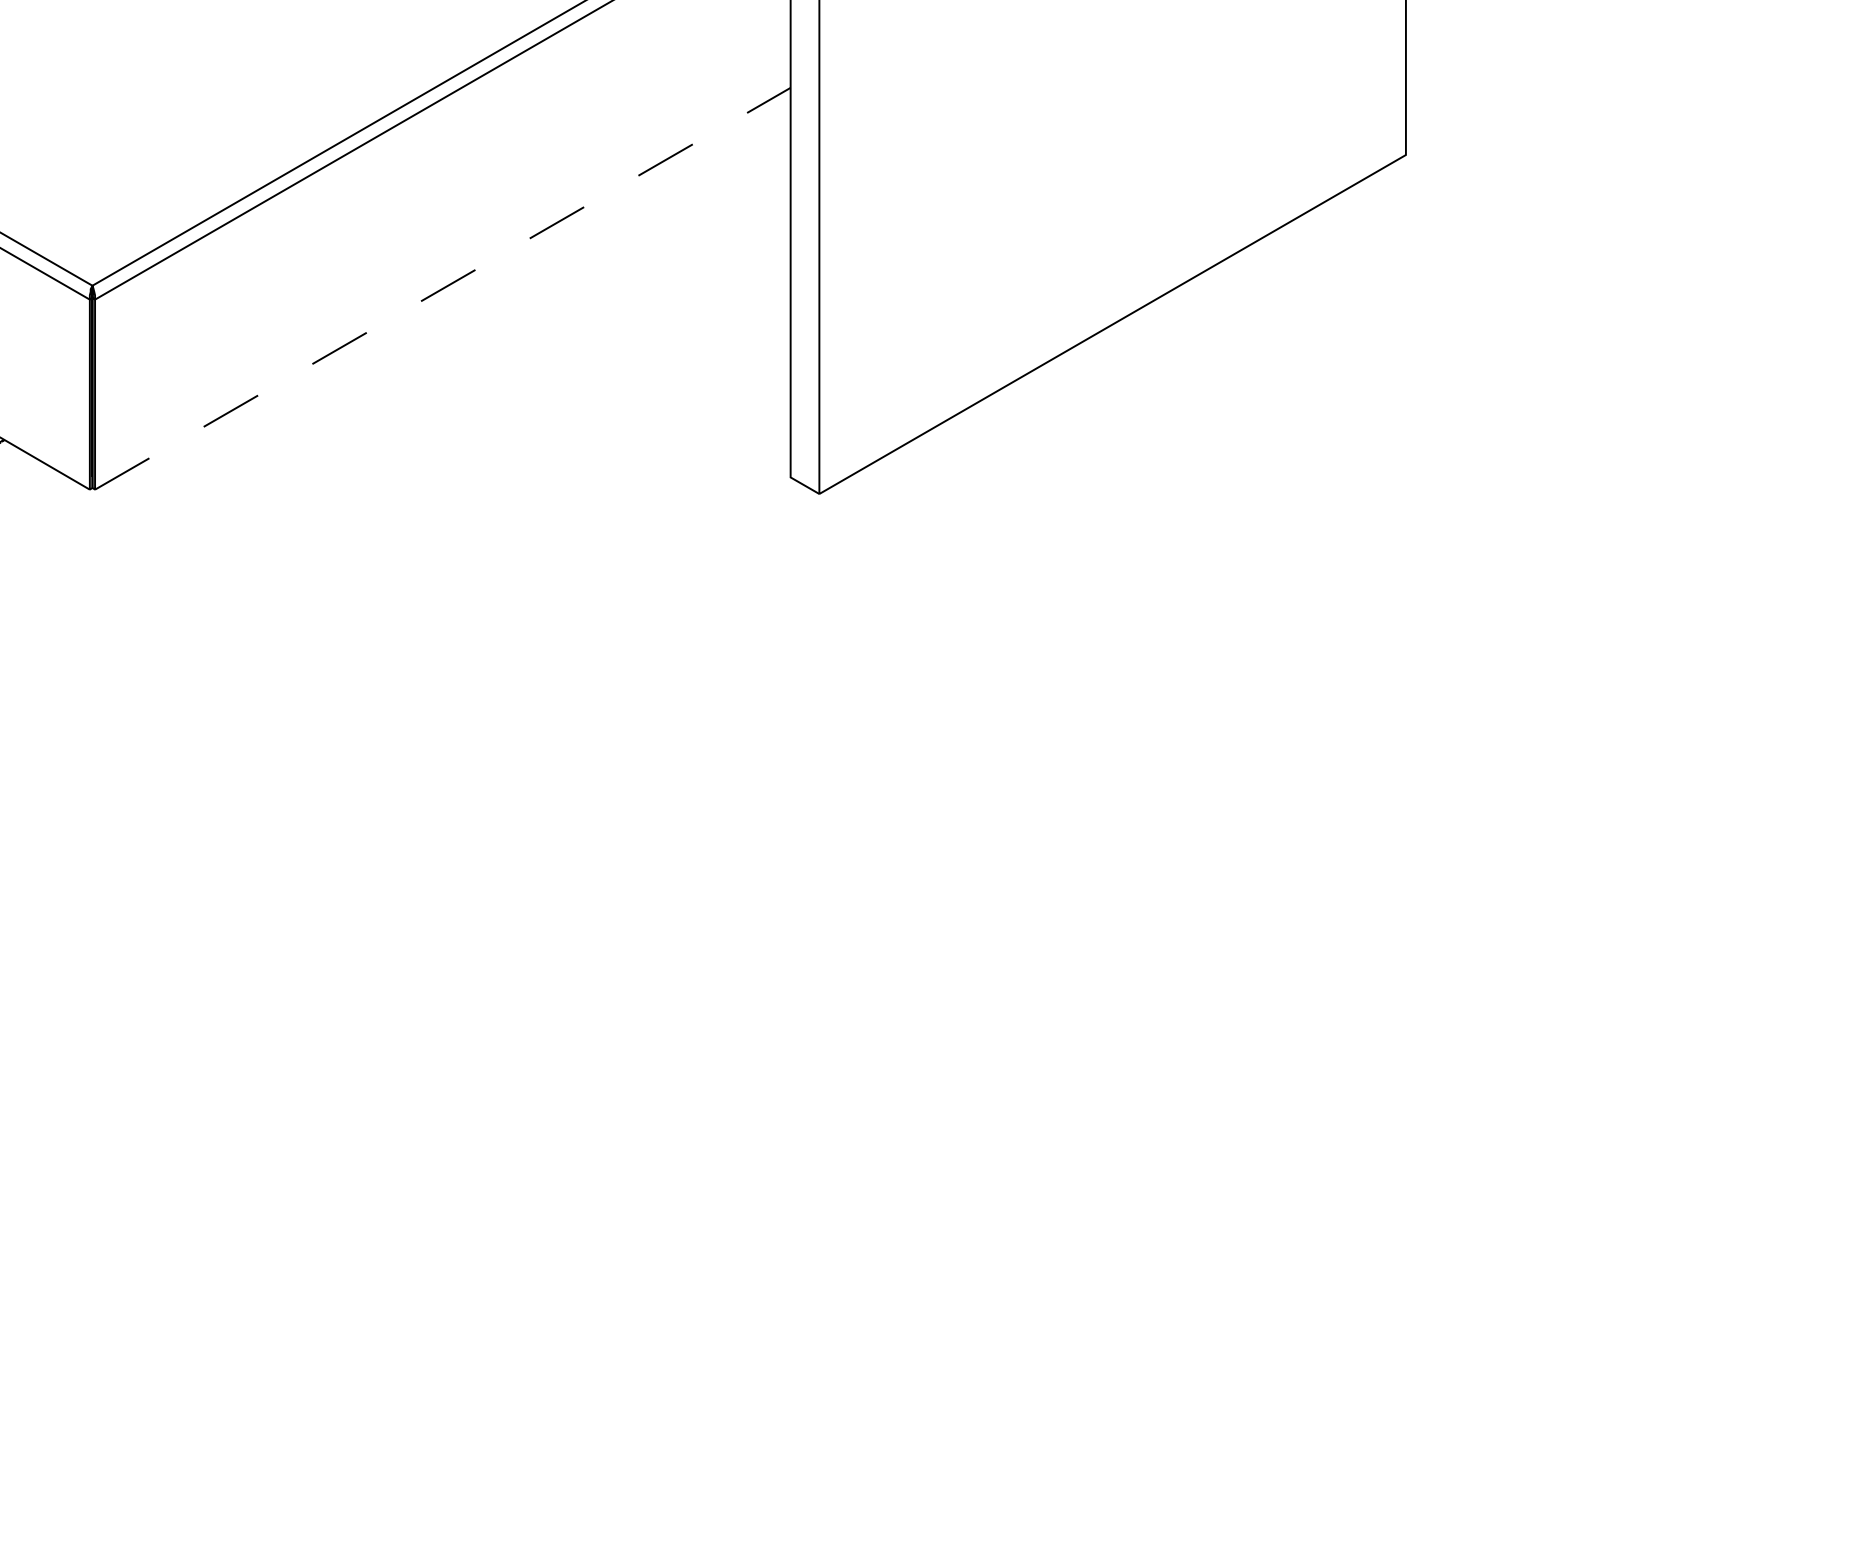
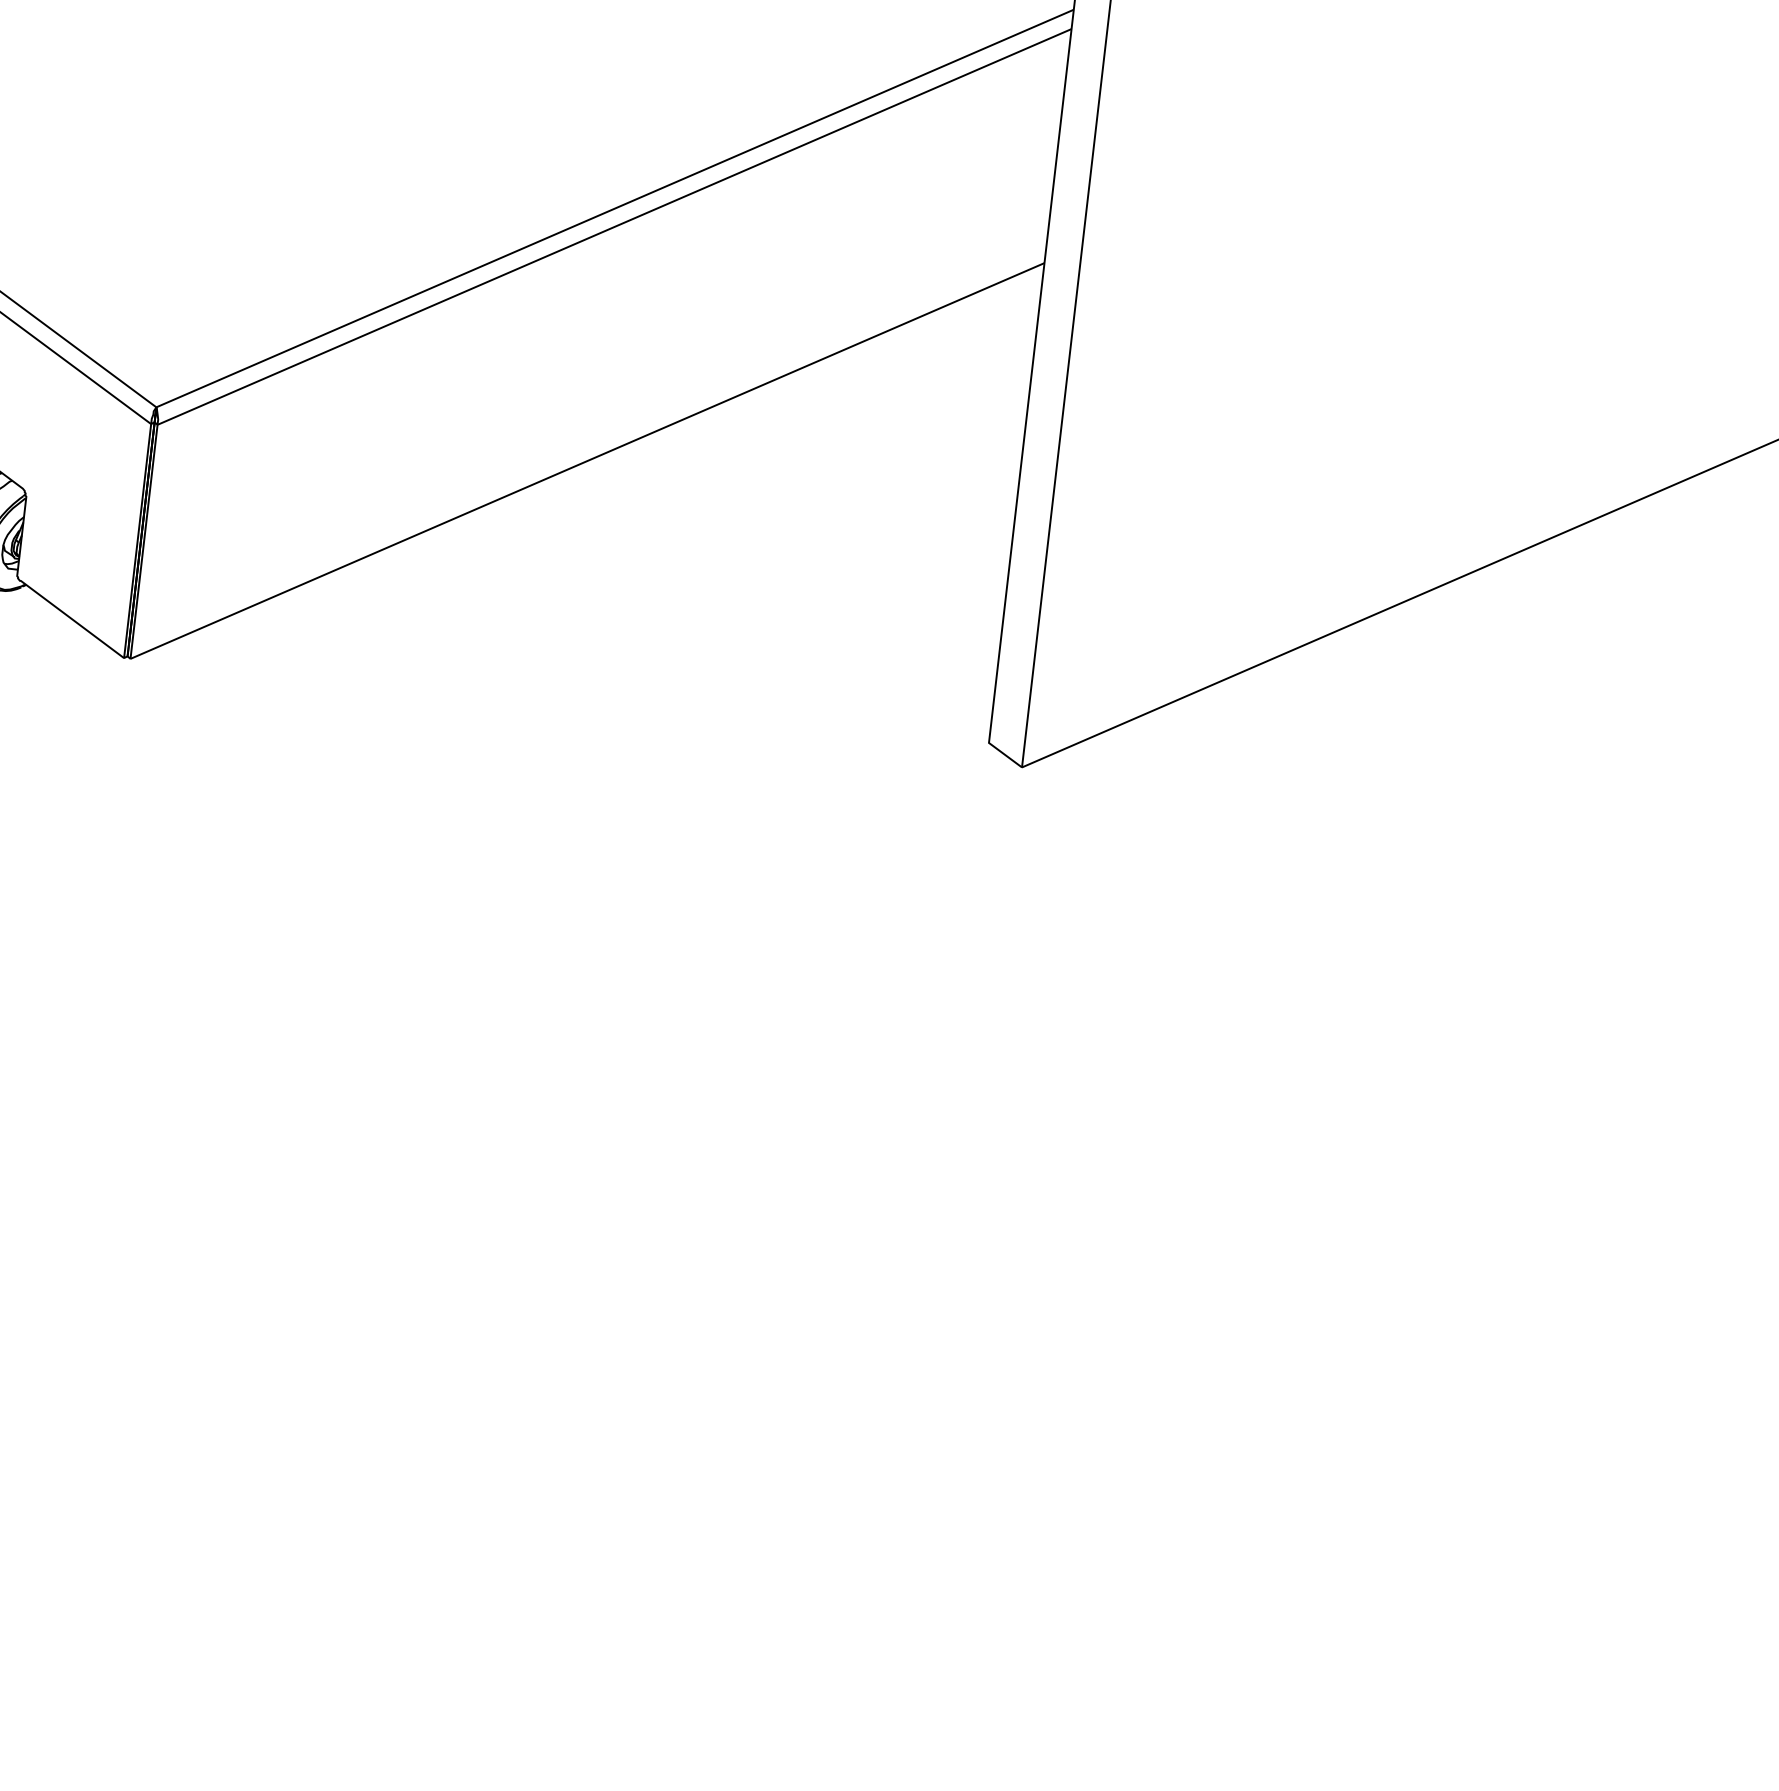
line: (442, 288) -> (587, 460), dashed -> solid

